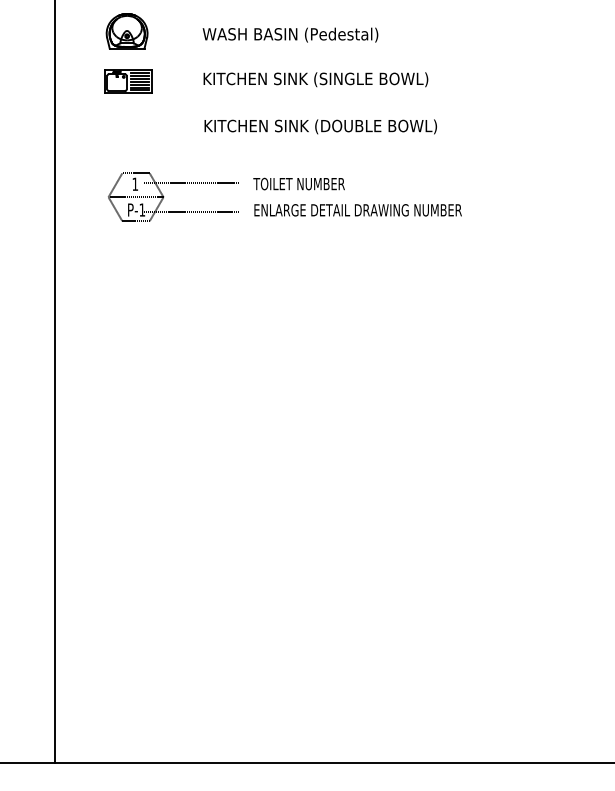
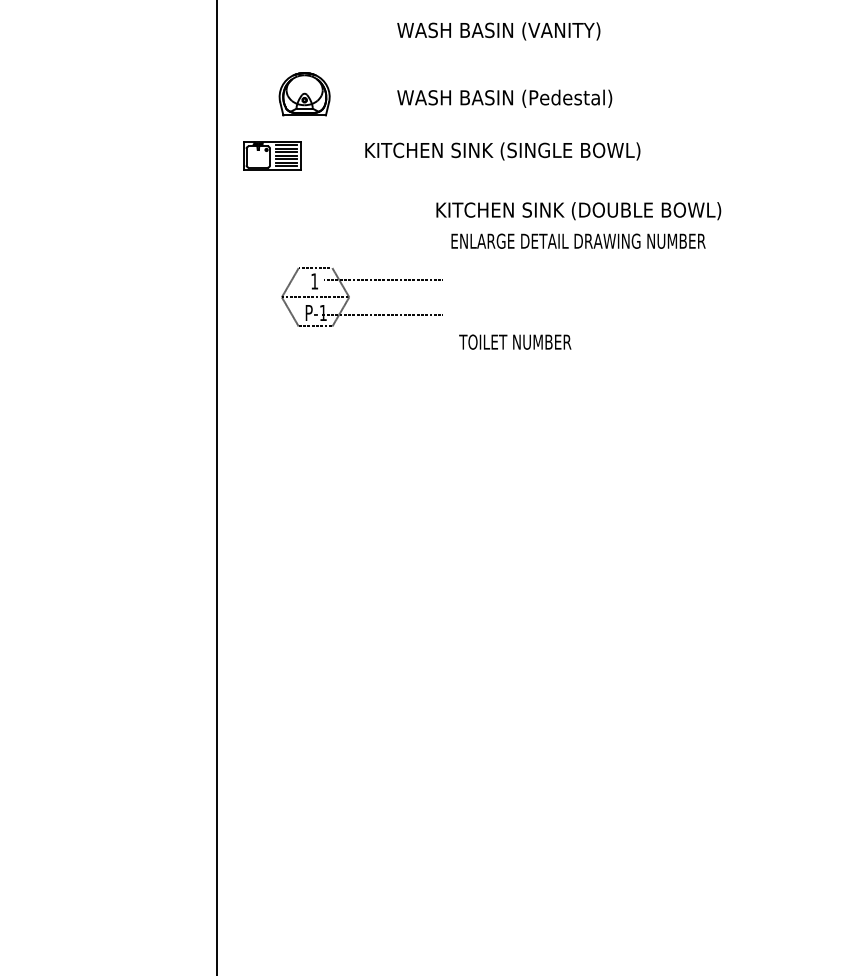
text: (315, 79) -> (502, 151), moved
part: (128, 81) -> (272, 155), moved
text: (320, 127) -> (578, 211), moved
text: (299, 183) -> (515, 341), moved
text: (358, 209) -> (578, 240), moved

